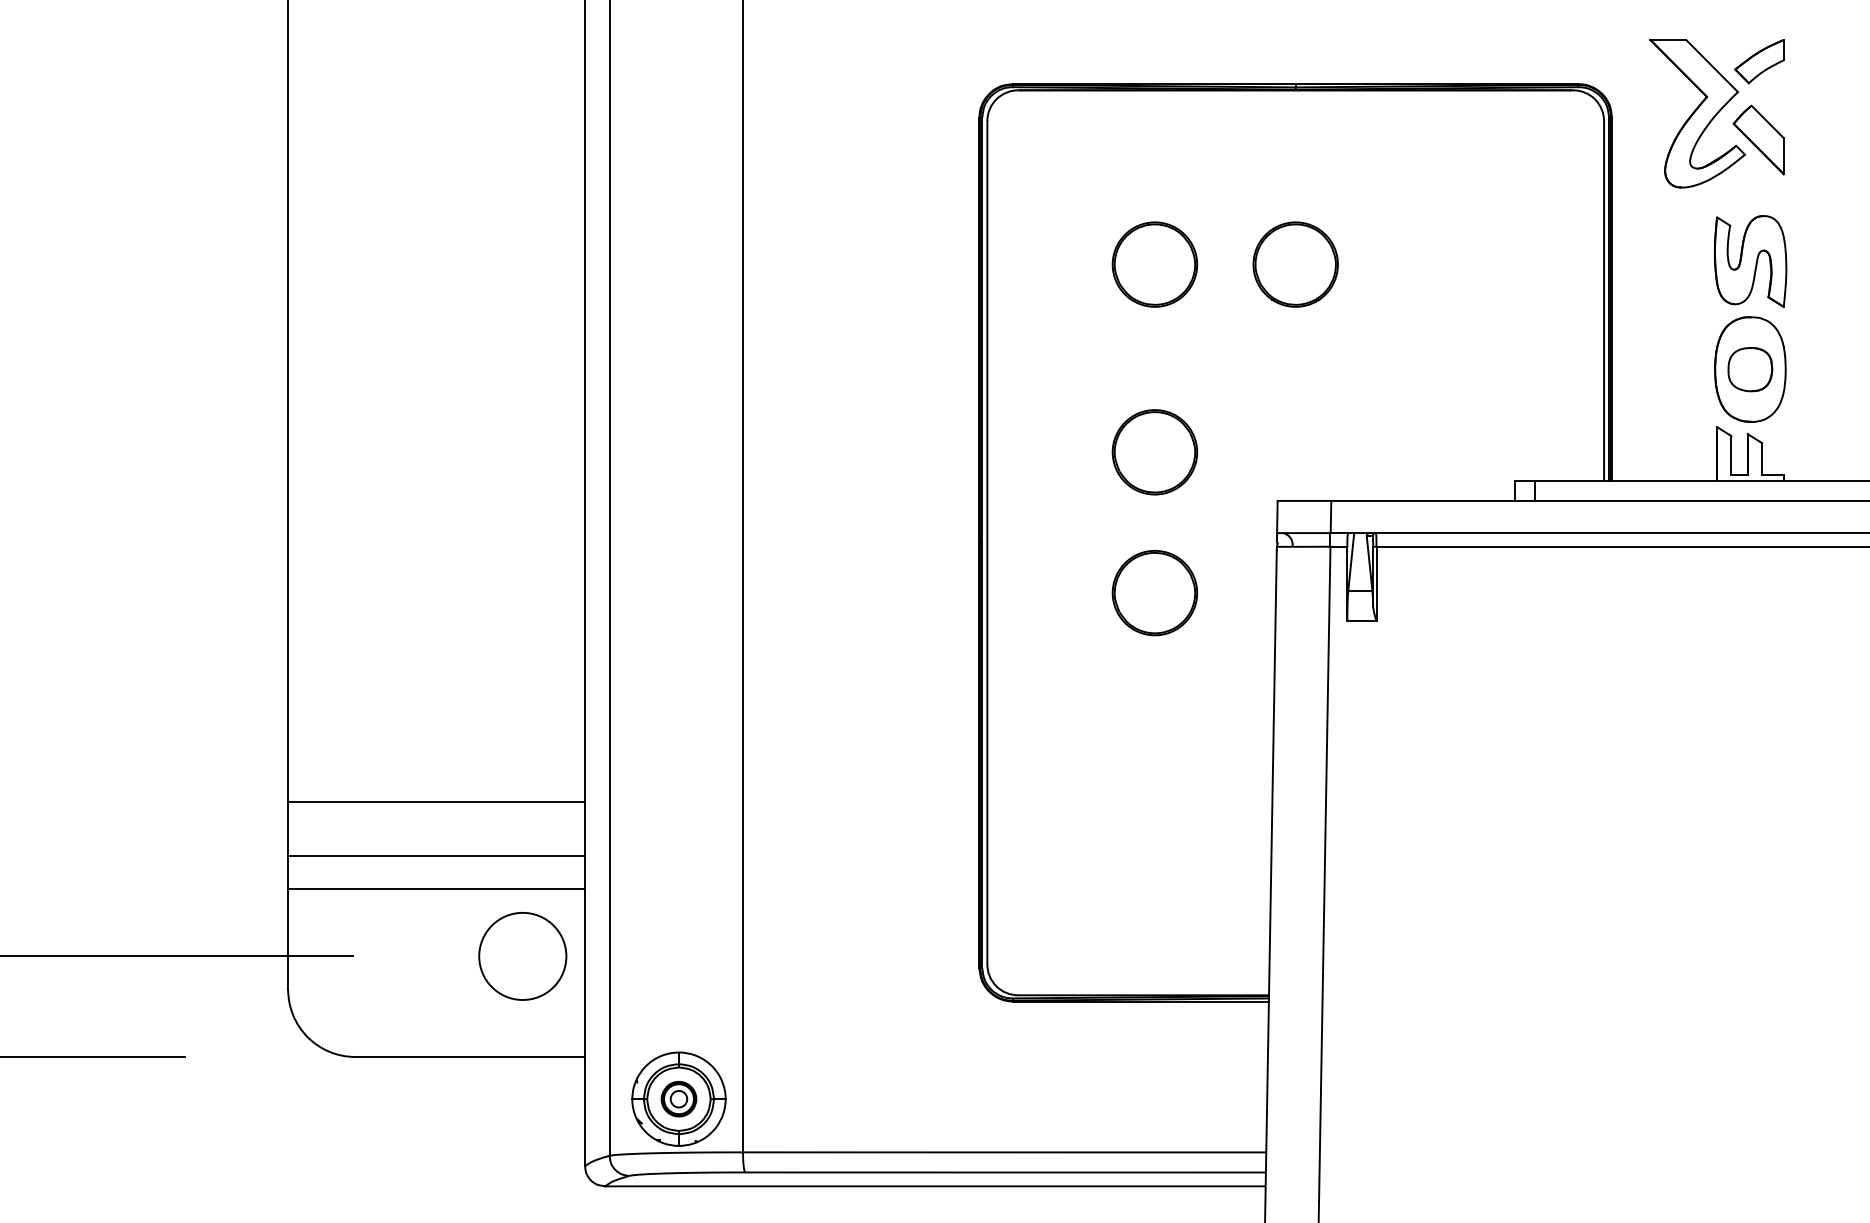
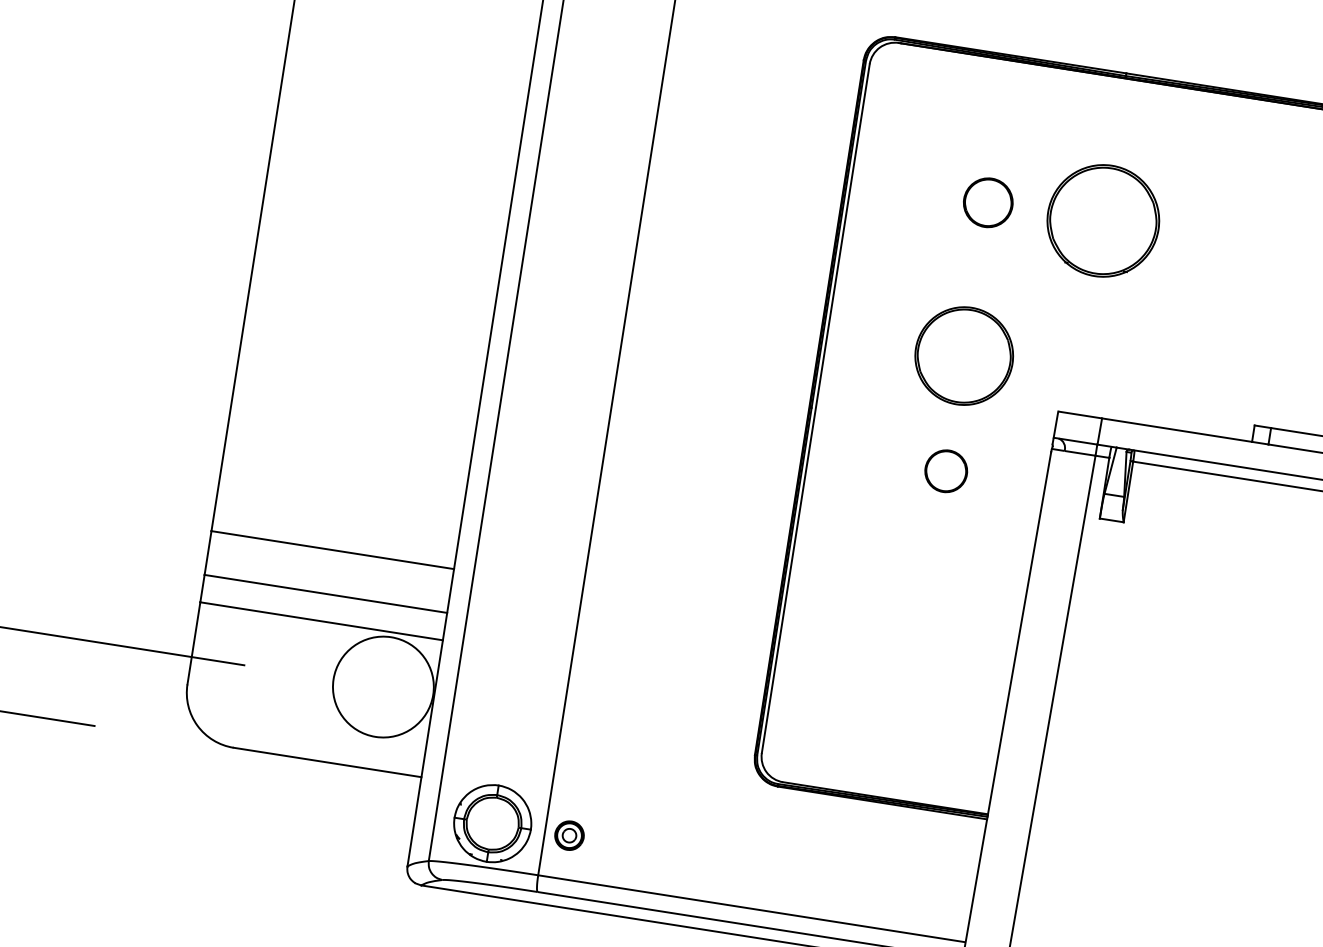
part: (1154, 264) -> (987, 202), size x0.7
part: (1295, 264) -> (1103, 220), size x1.6
part: (1154, 452) -> (963, 356), size x1.4
part: (1154, 593) -> (945, 471), size x0.6
circle: (522, 955) -> (383, 686), size x1.4
part: (678, 1099) -> (569, 835), moved

